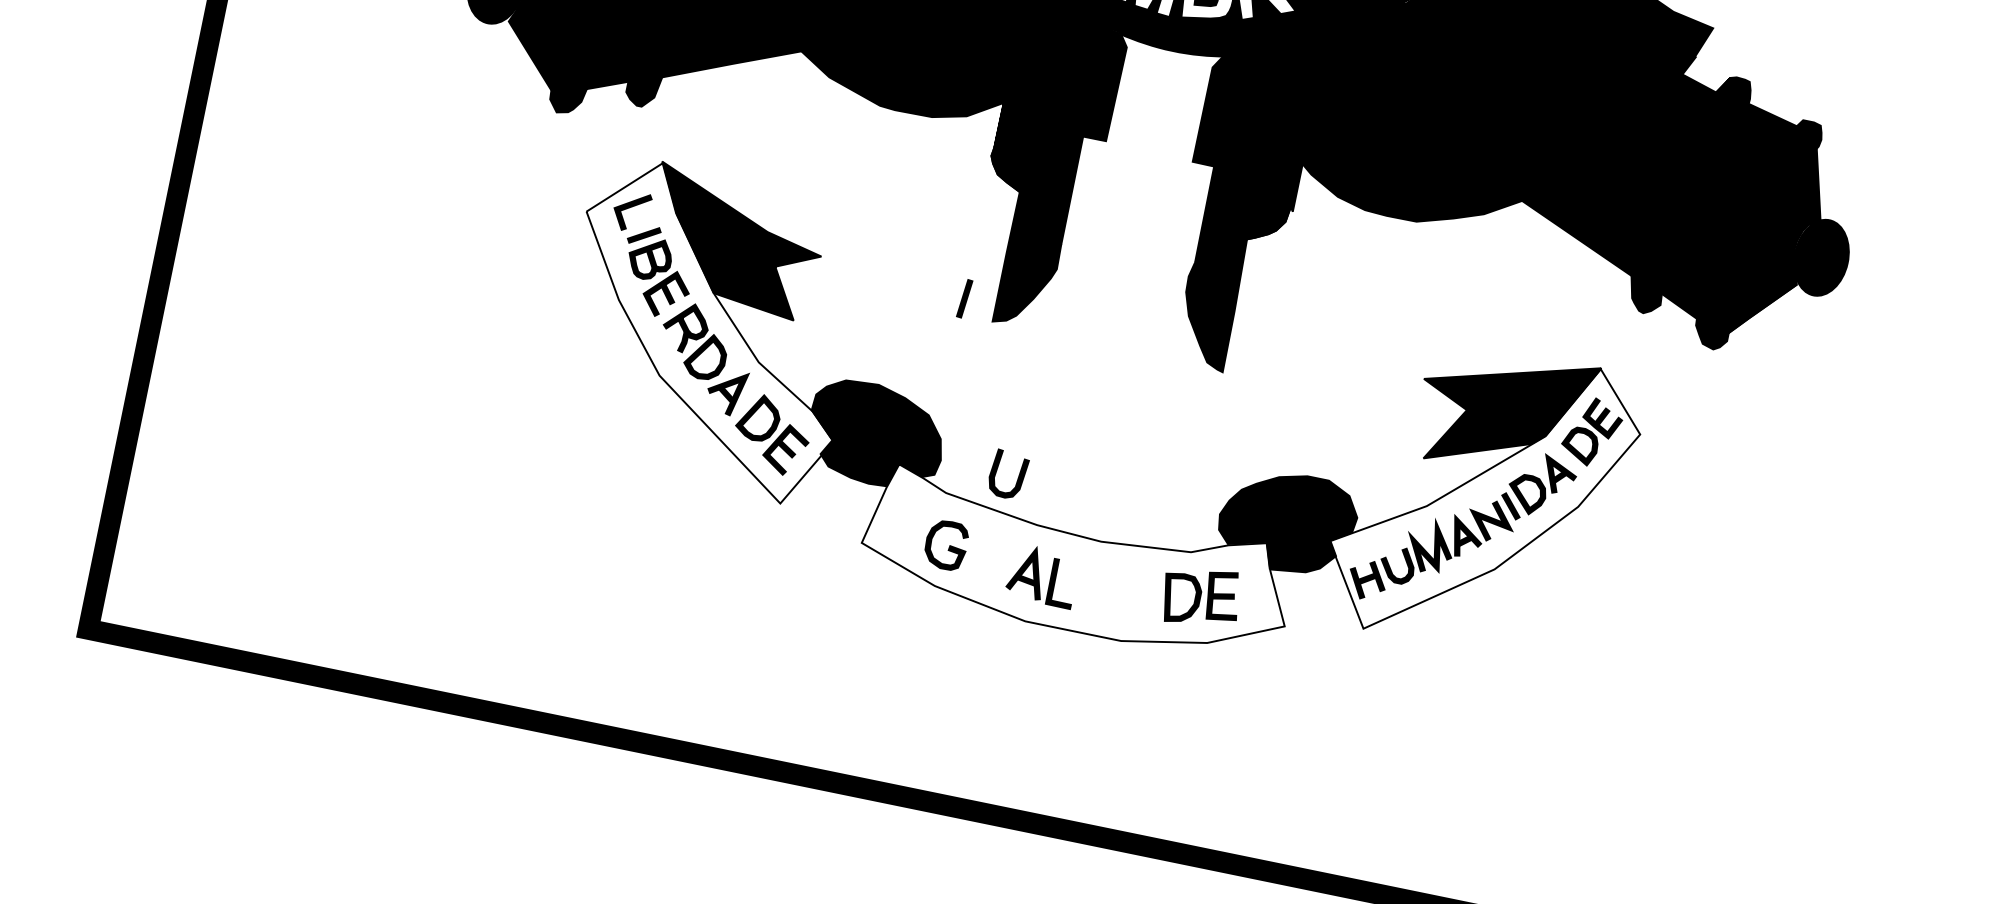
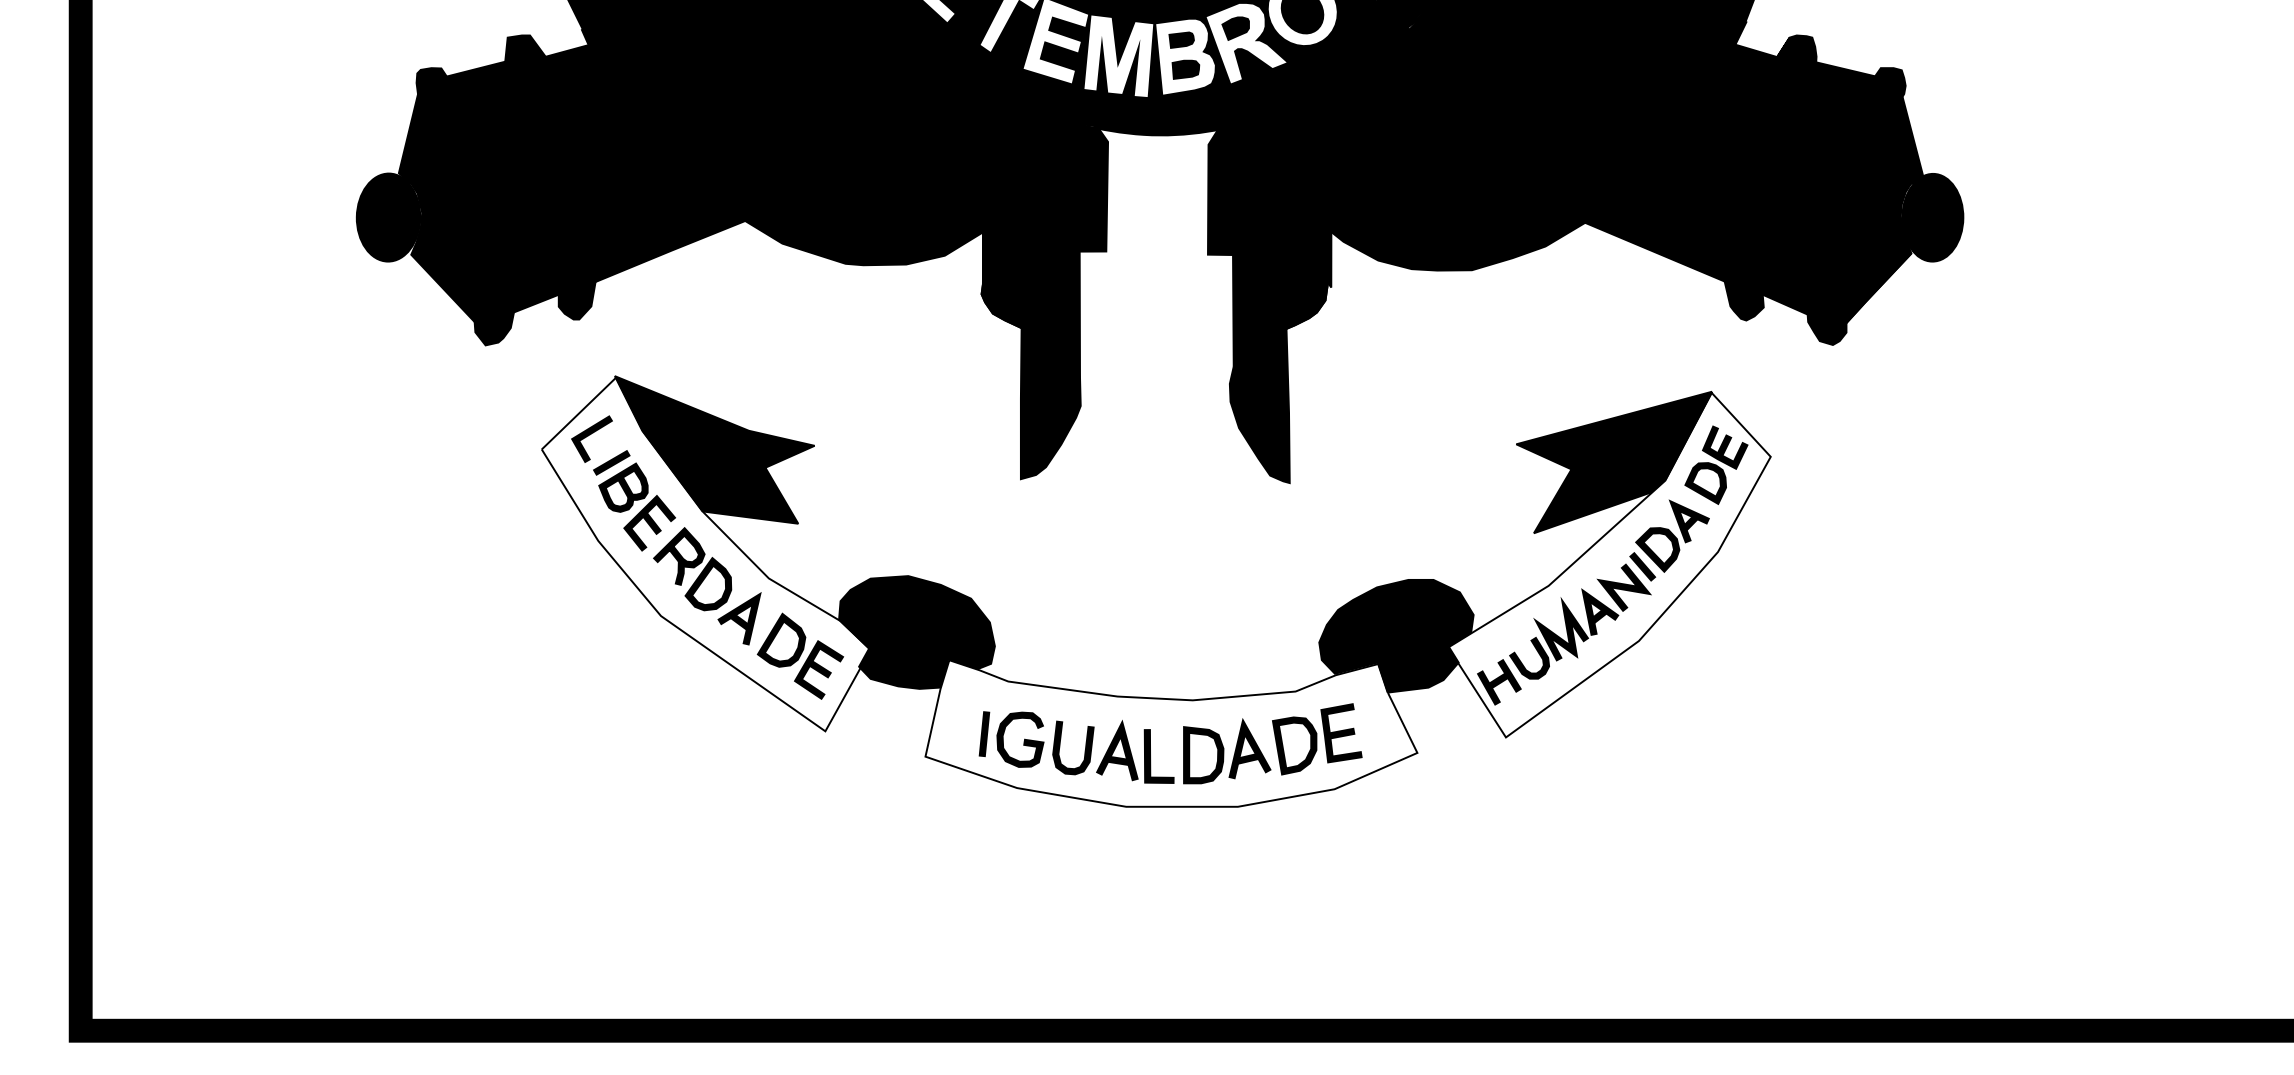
line: (964, 298) -> (984, 733), moved
curve: (1017, 478) -> (1084, 750), moved
part: (1121, 591) -> (1227, 751), added

